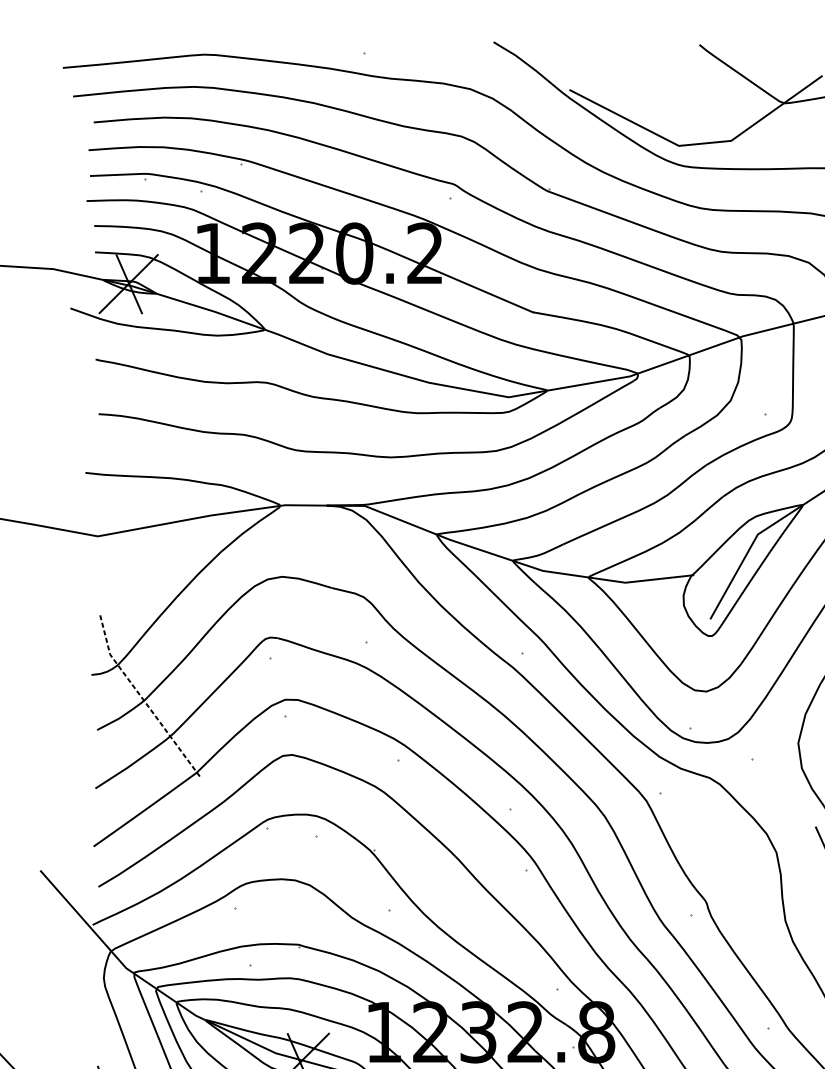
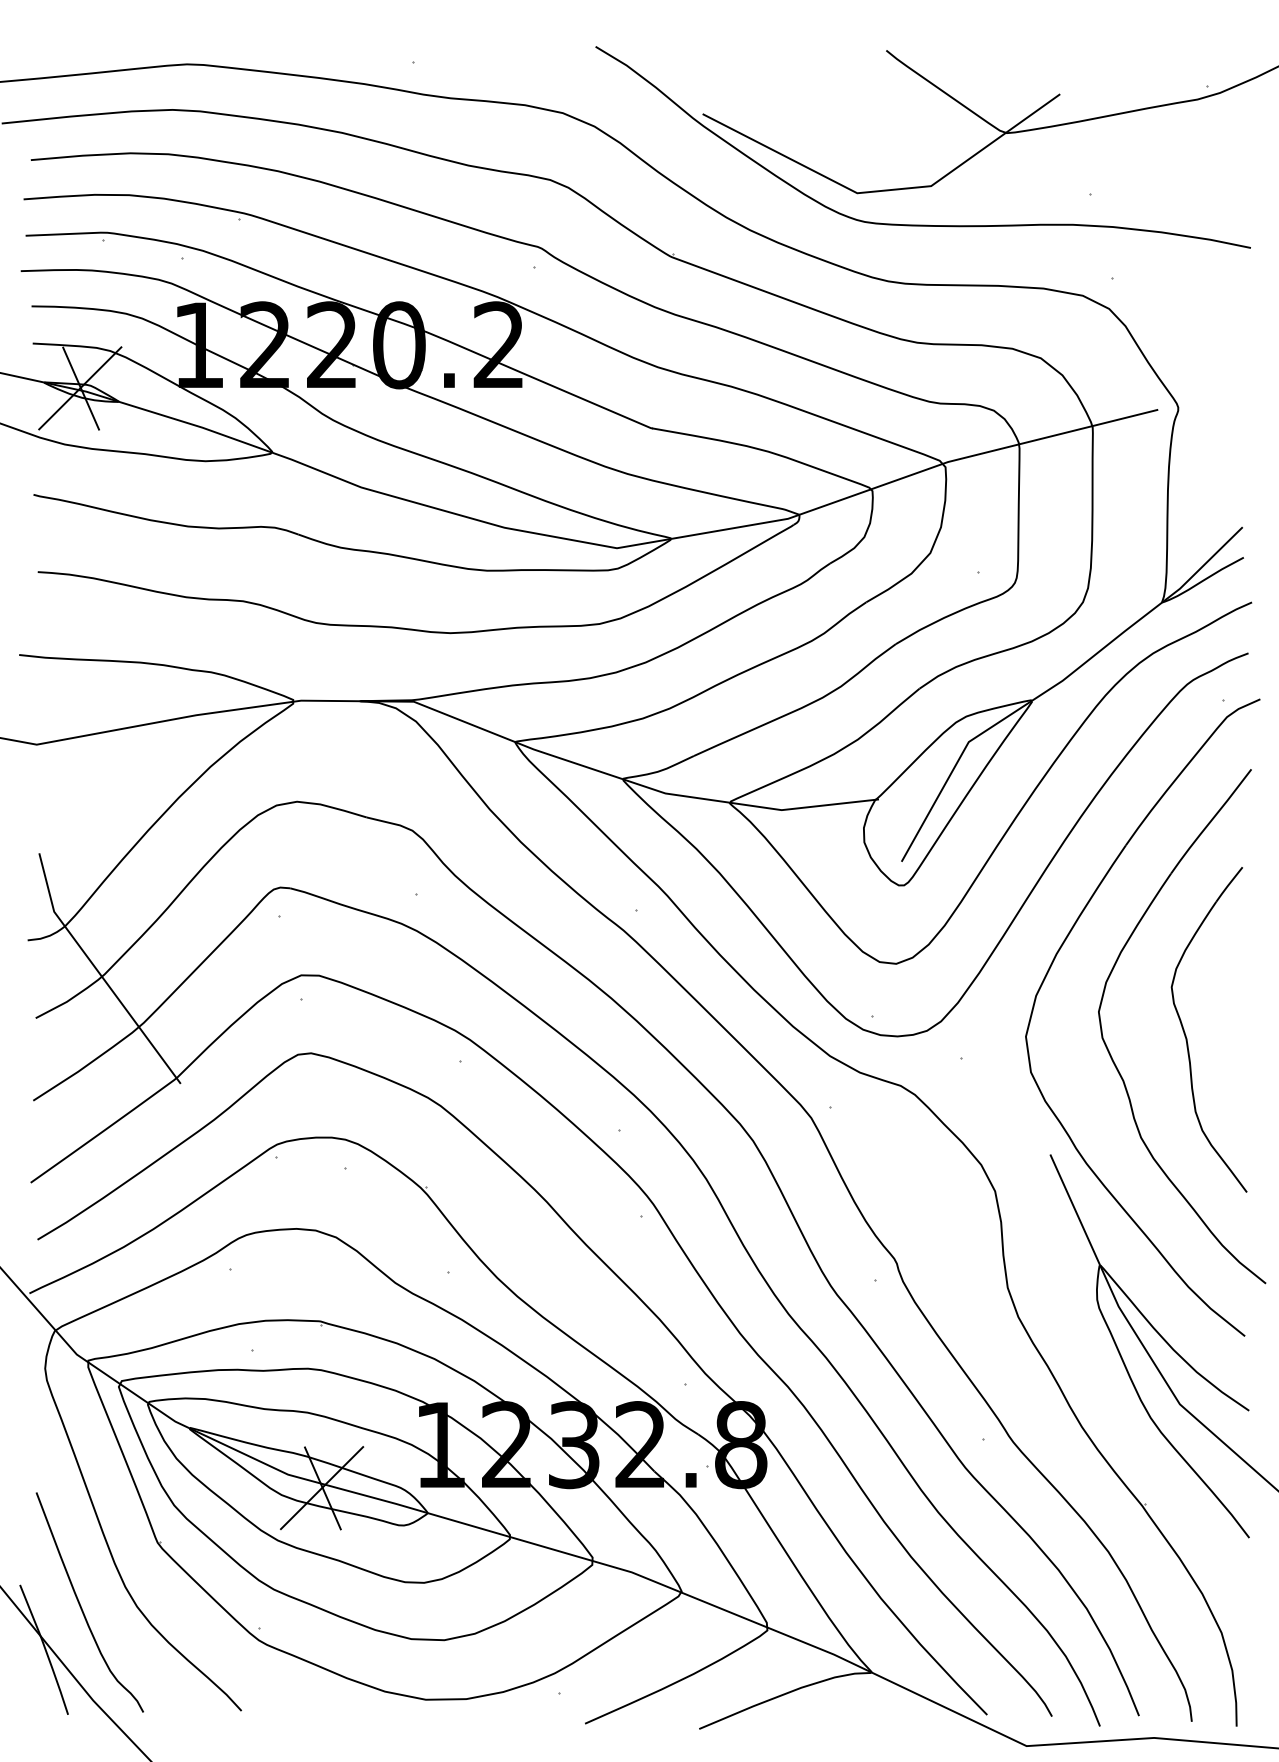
line: (142, 697) -> (99, 972), dashed -> solid

